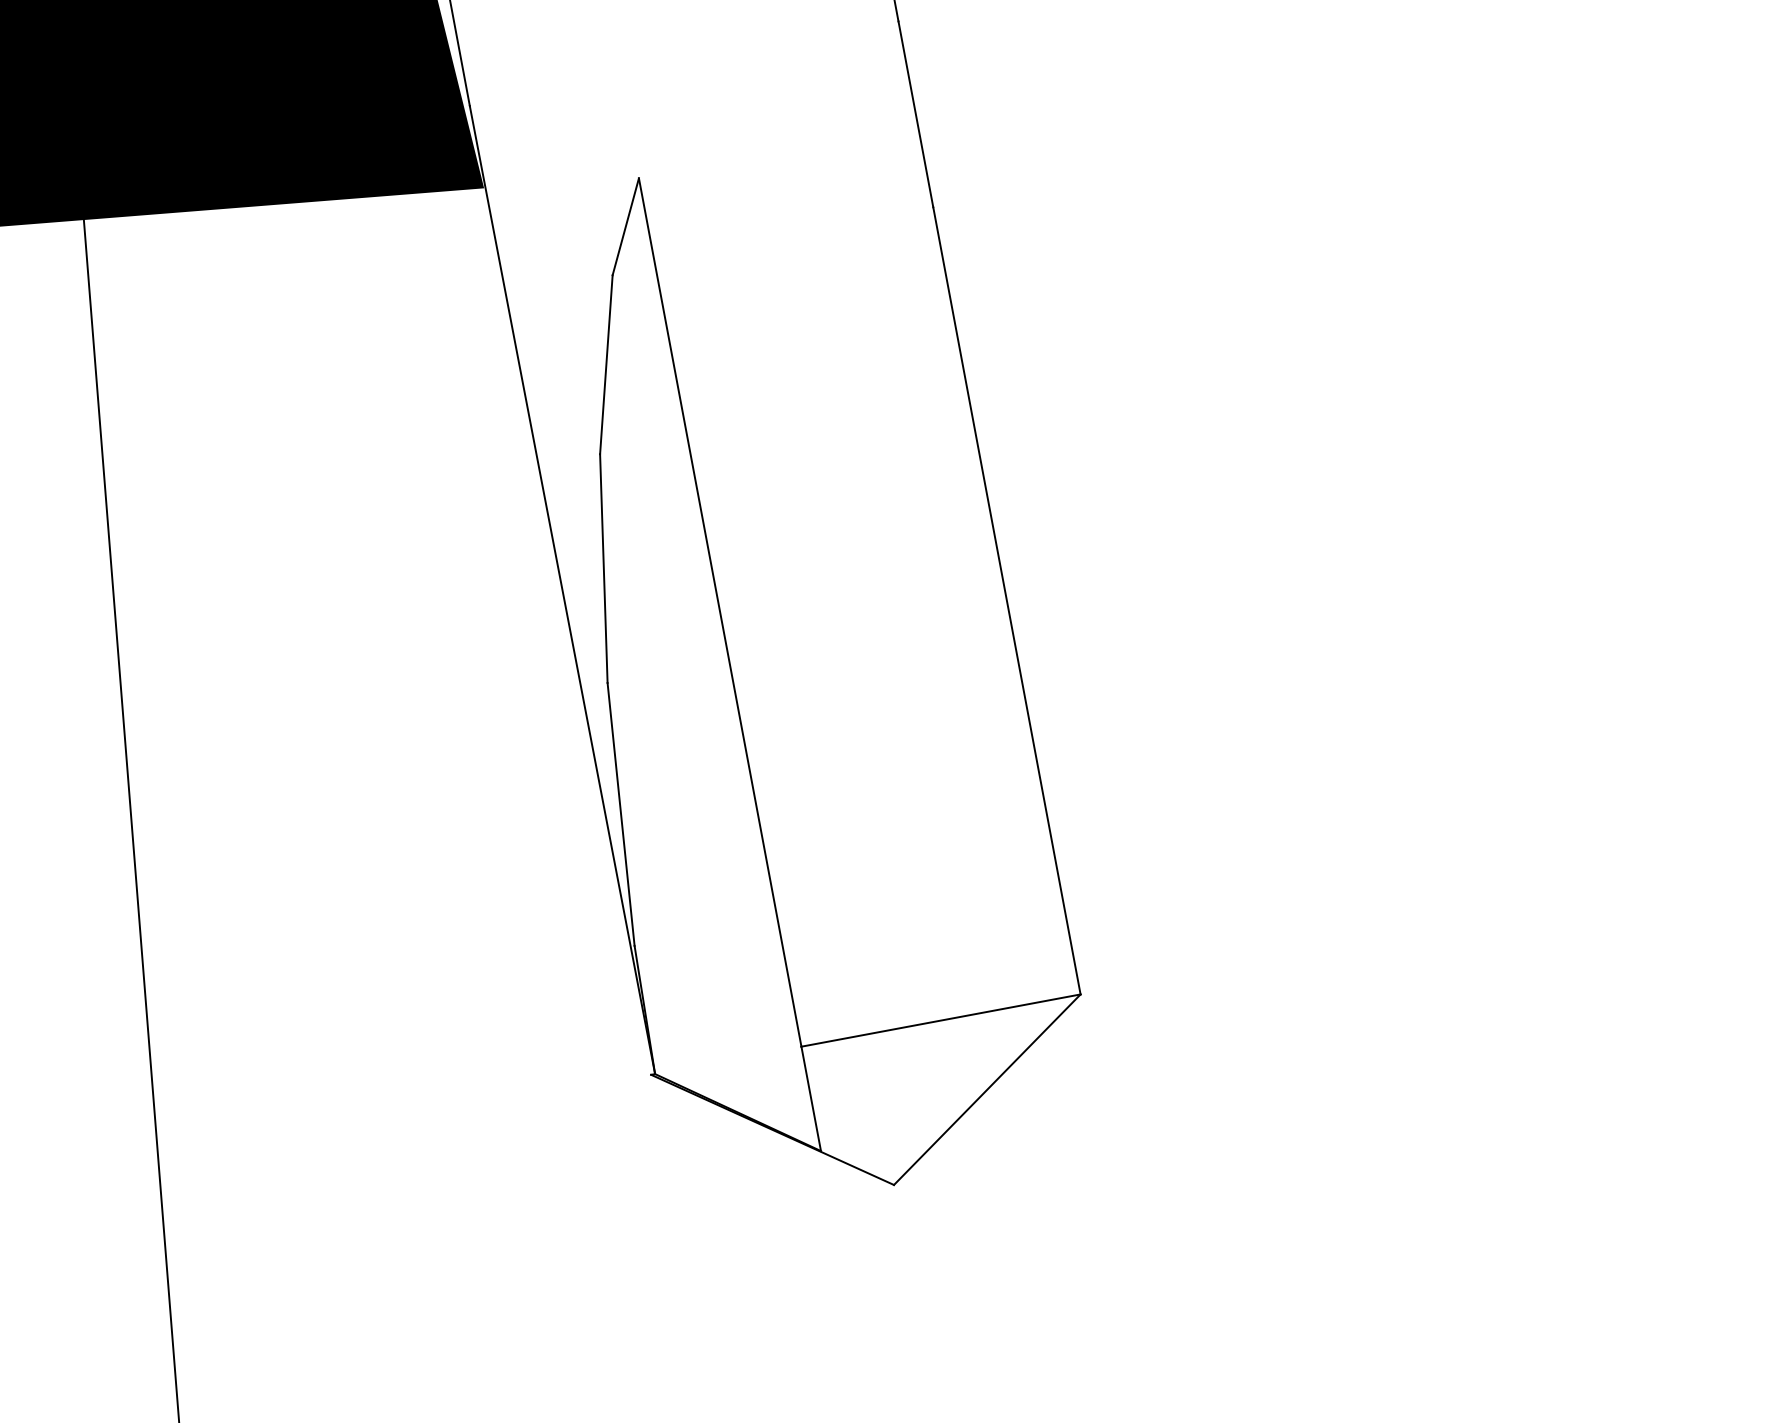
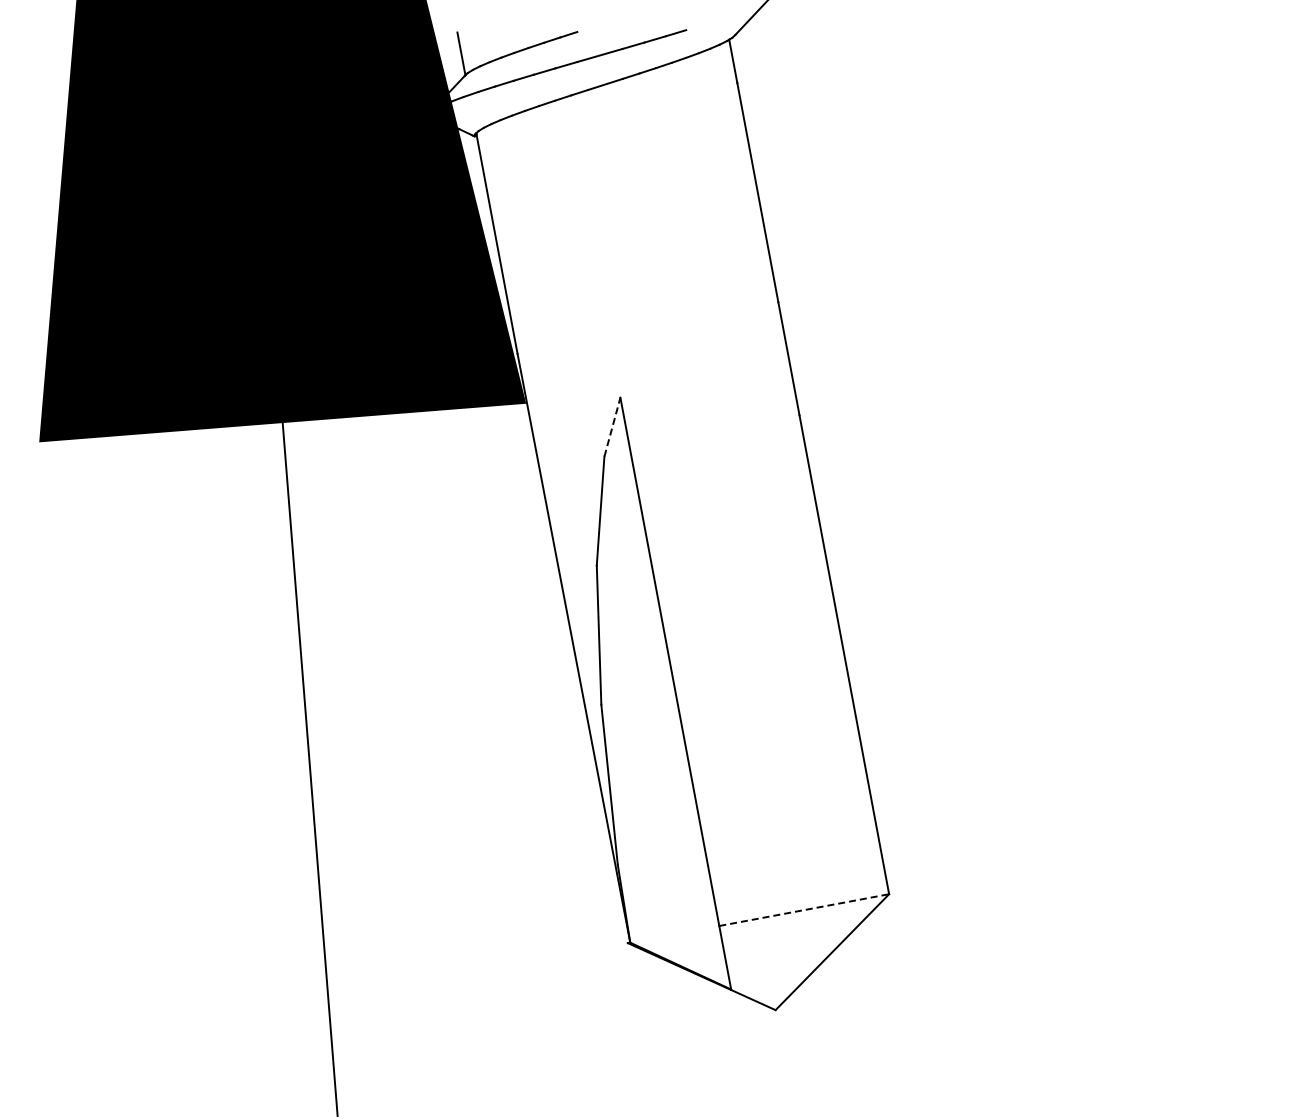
line: (625, 227) -> (612, 427), solid -> dashed
line: (941, 1021) -> (804, 910), solid -> dashed

